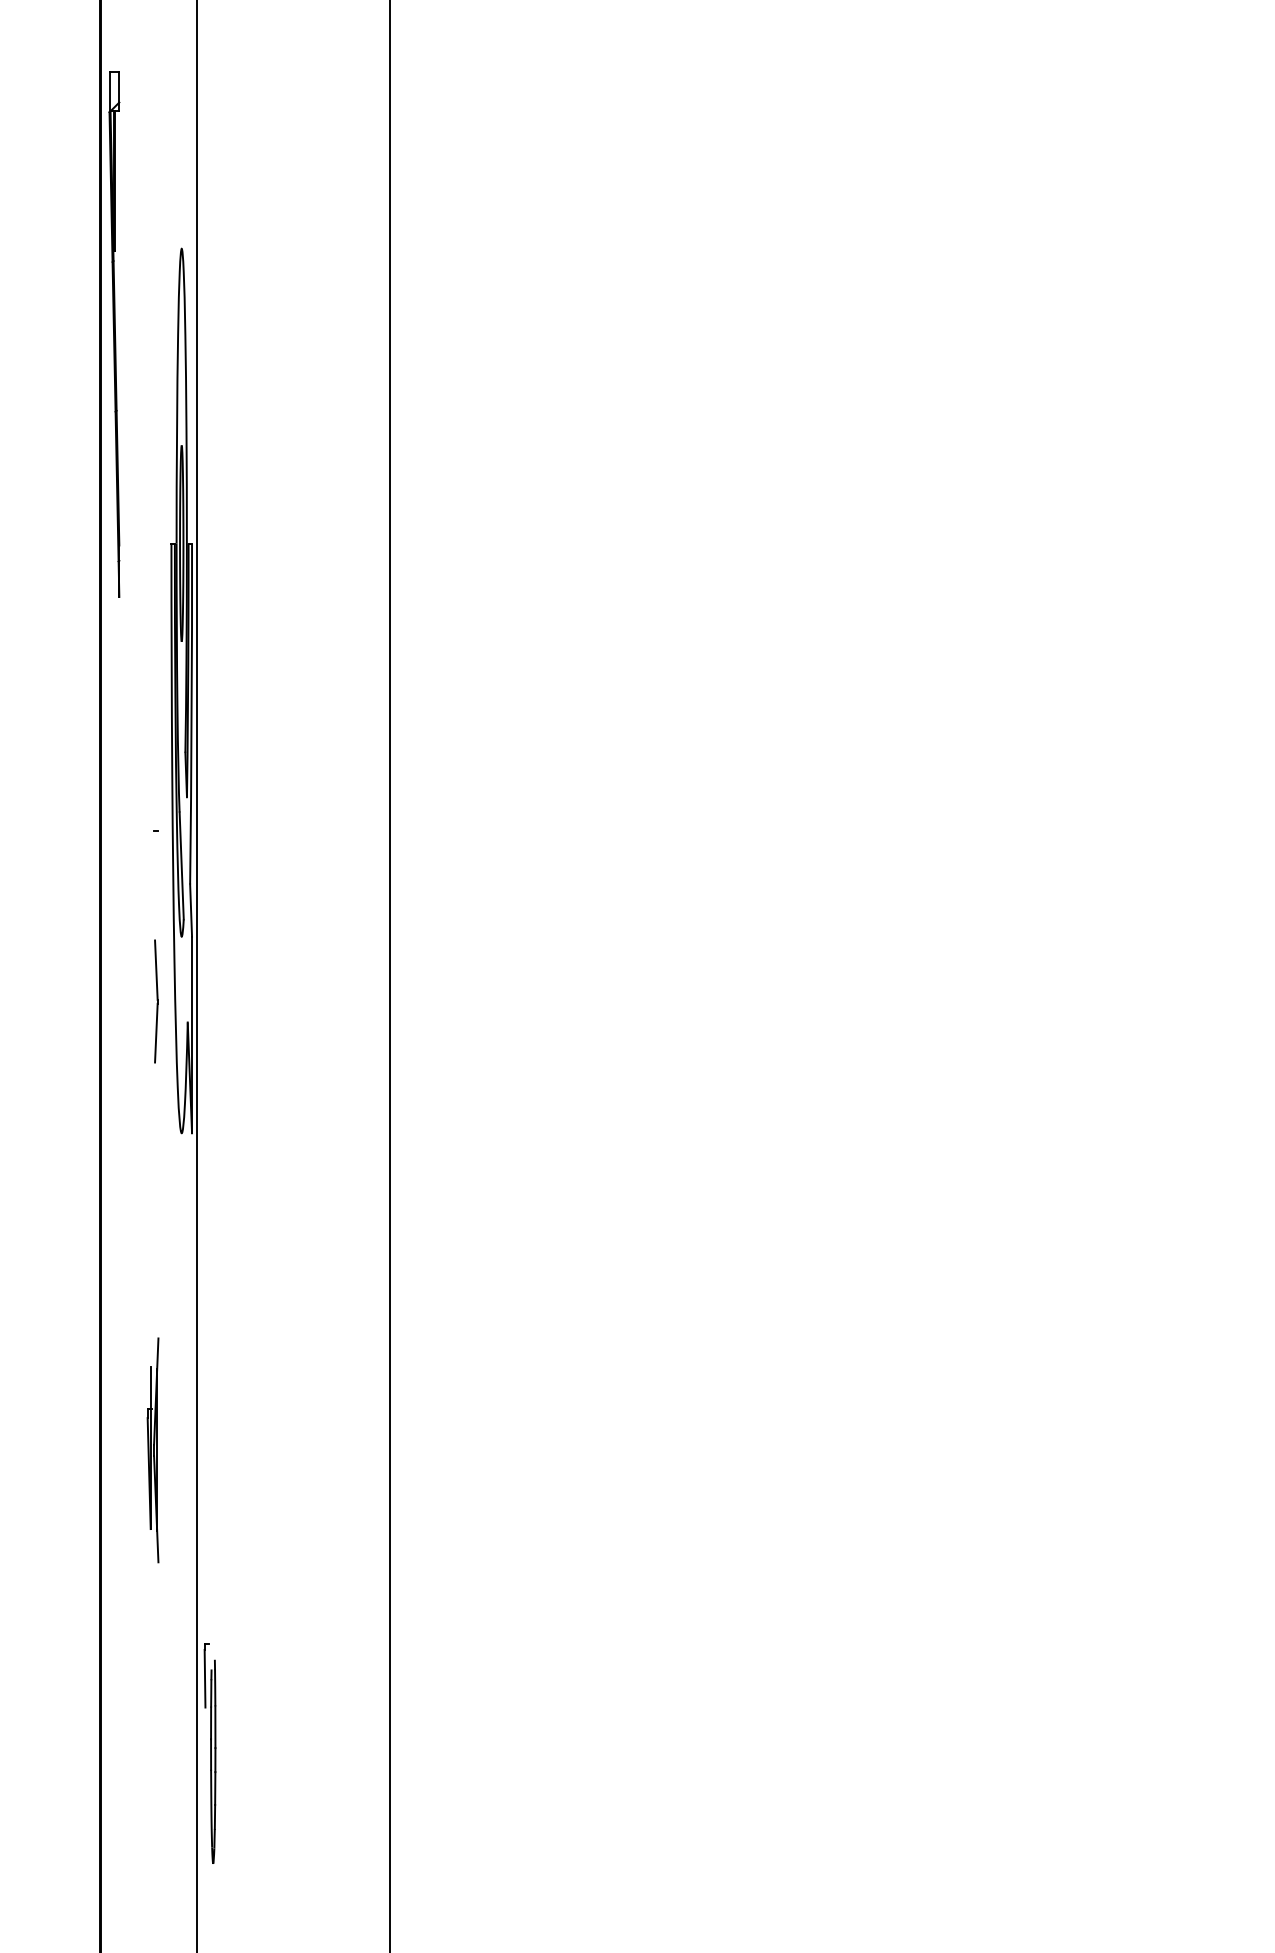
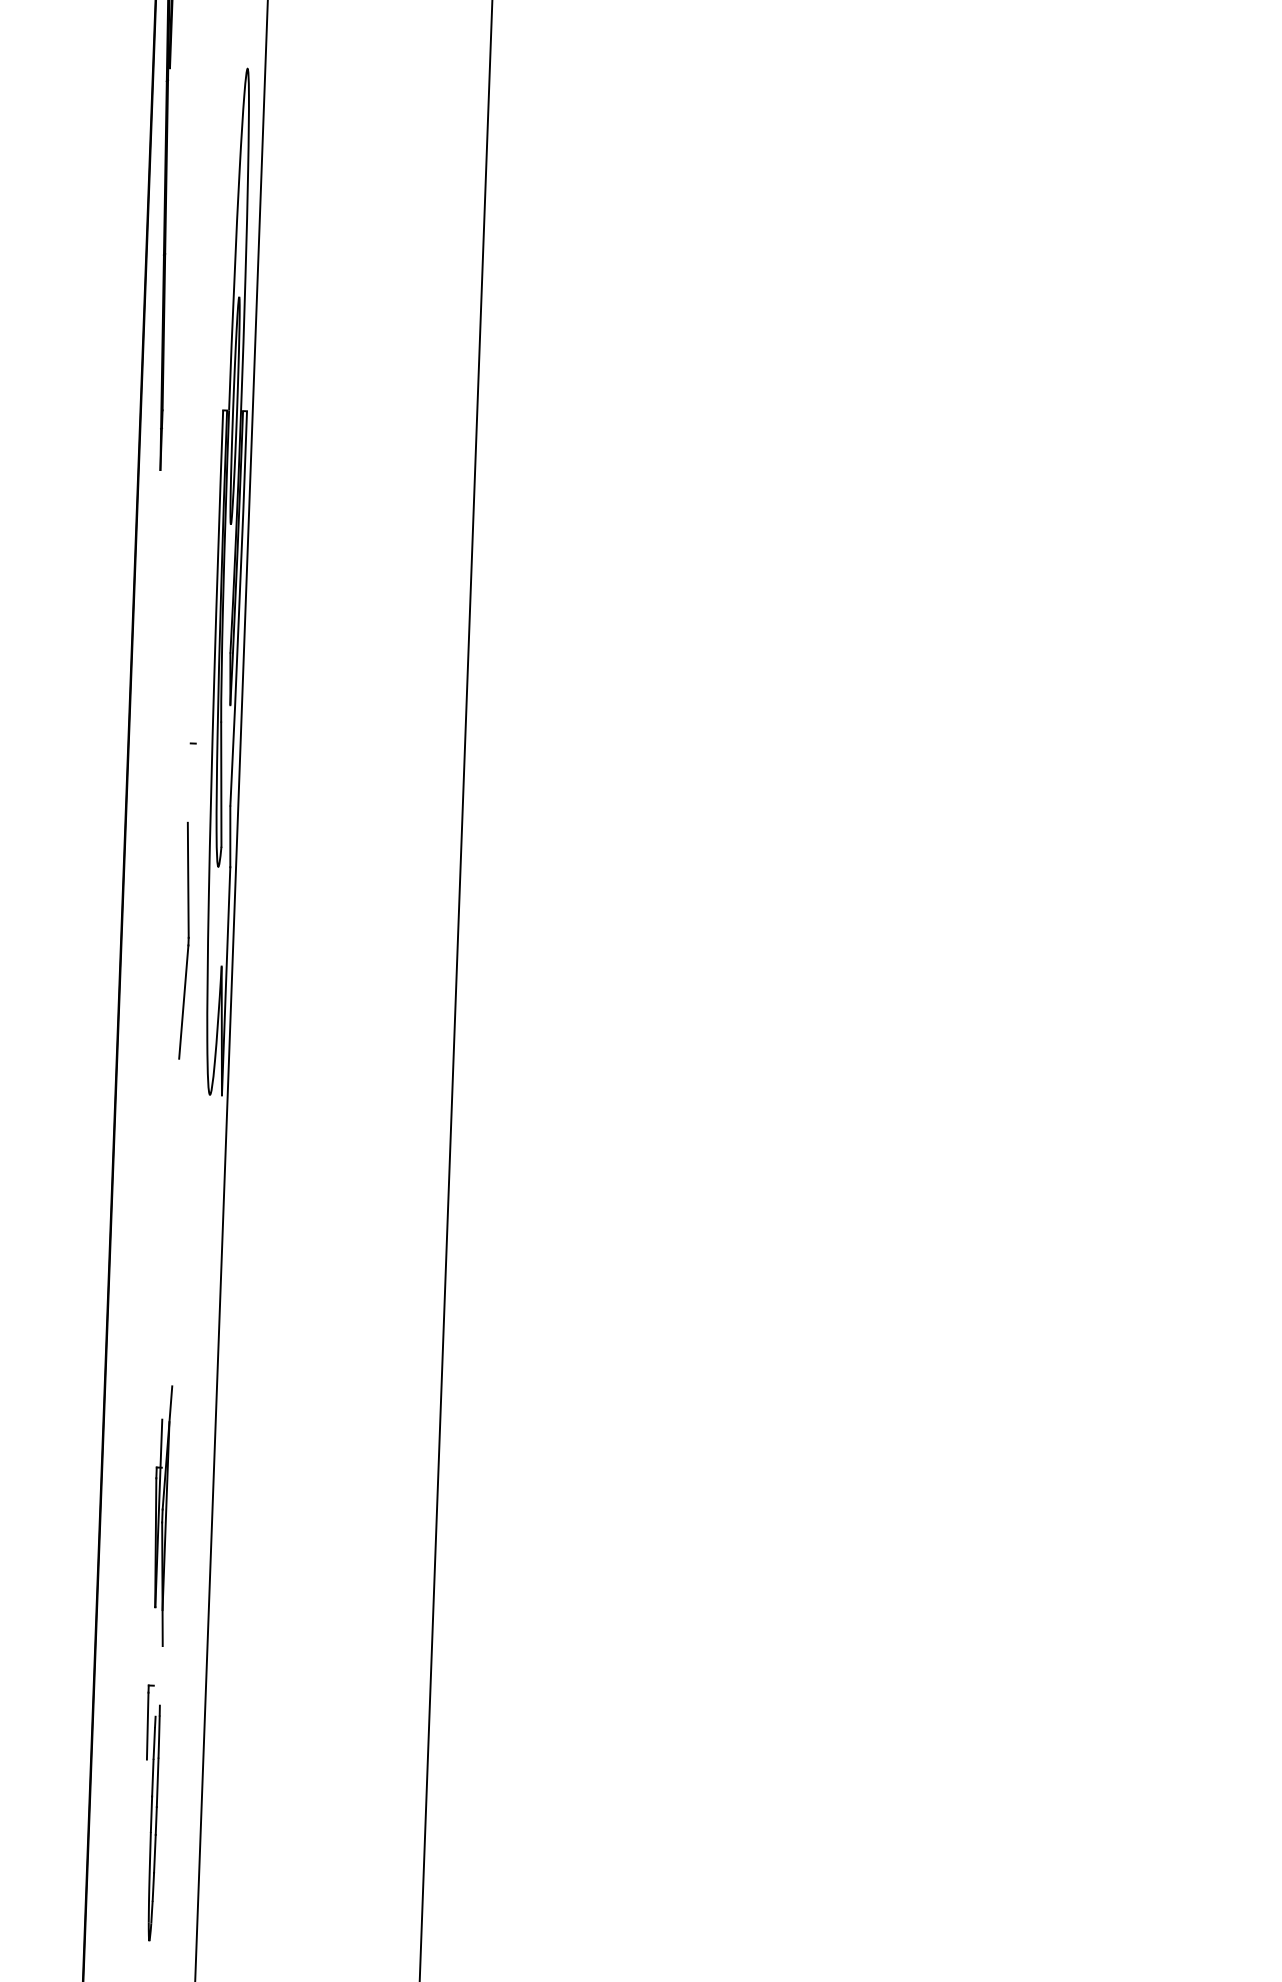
part: (156, 1001) -> (186, 940), size x1.67
part: (152, 1450) -> (160, 1516), moved
part: (209, 1753) -> (149, 1813), moved

